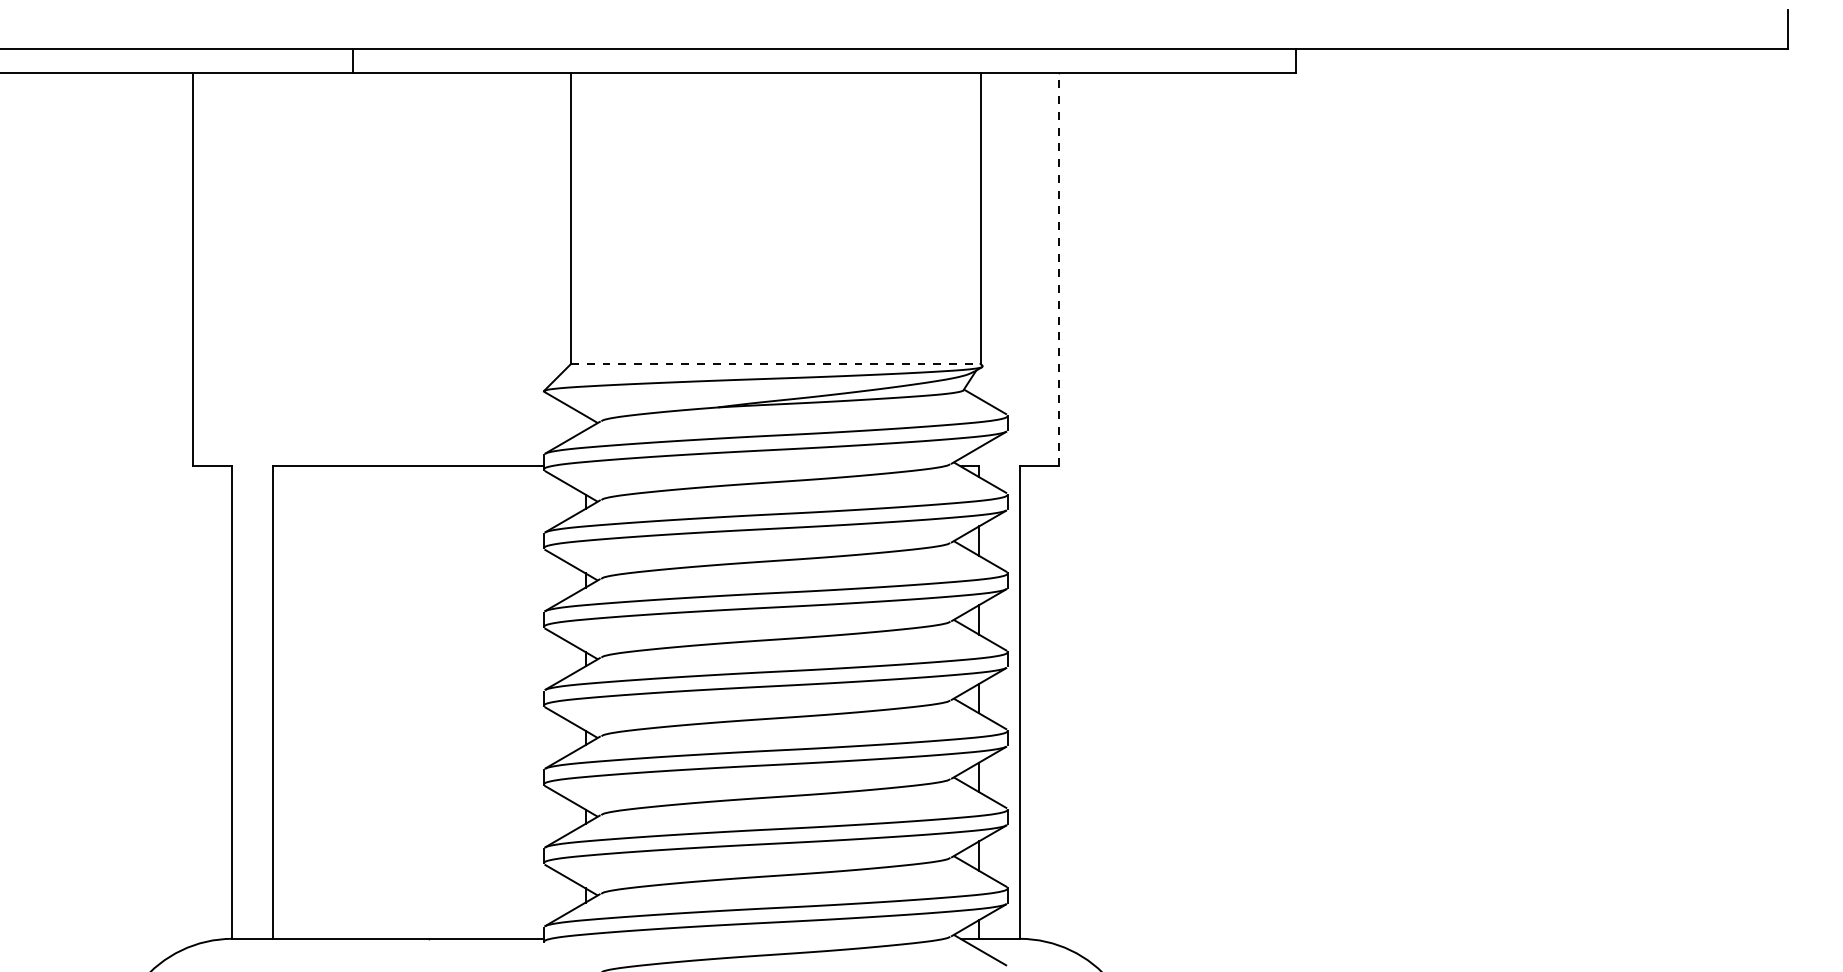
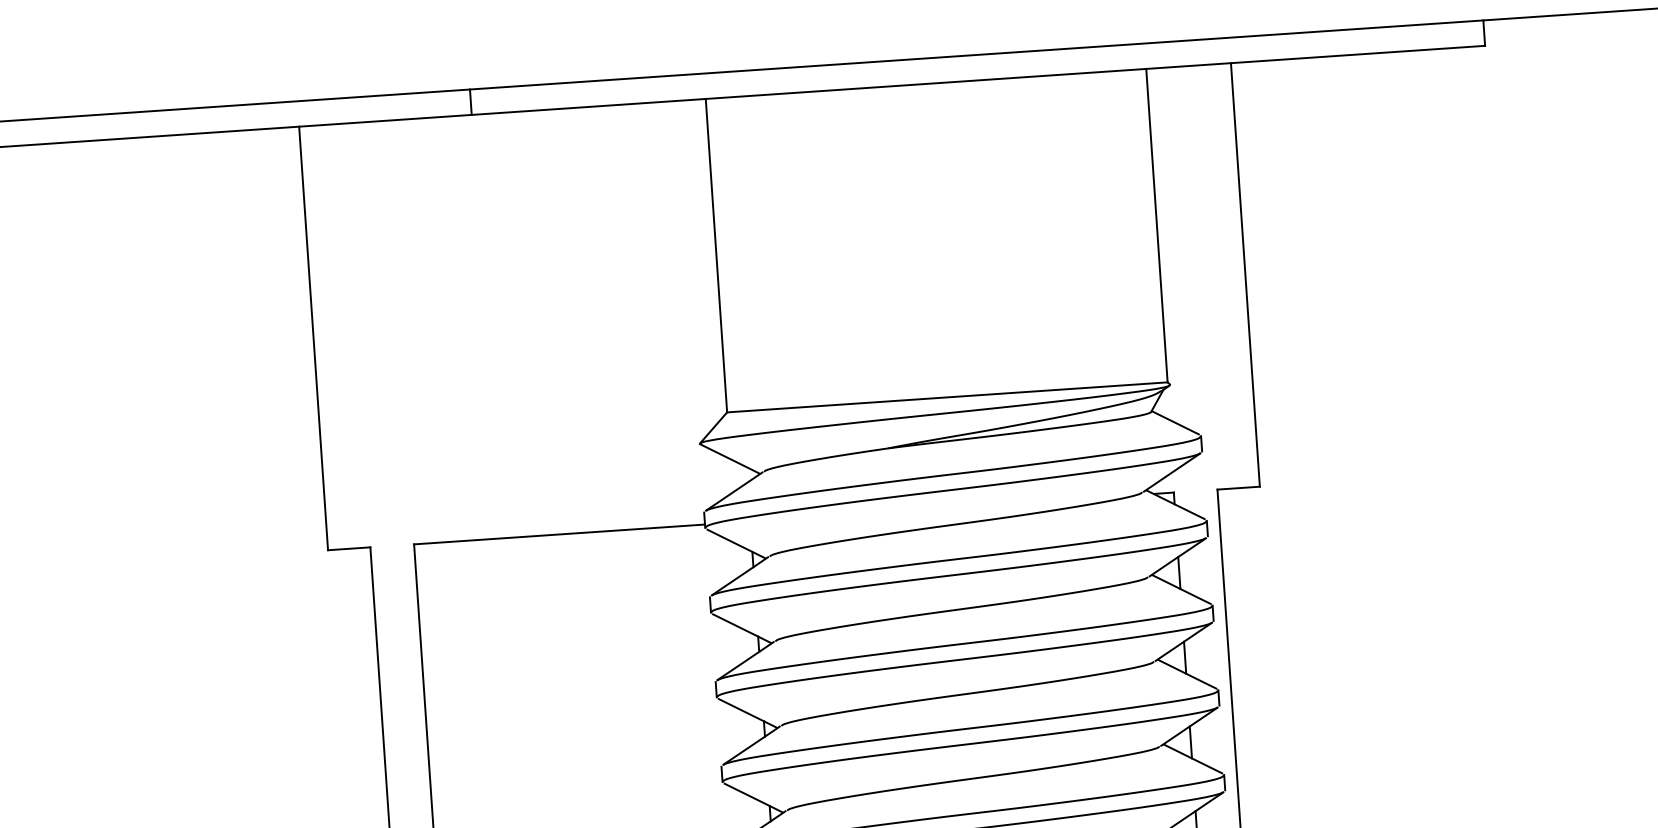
line: (1059, 269) -> (1245, 274), dashed -> solid
line: (775, 363) -> (947, 396), dashed -> solid

